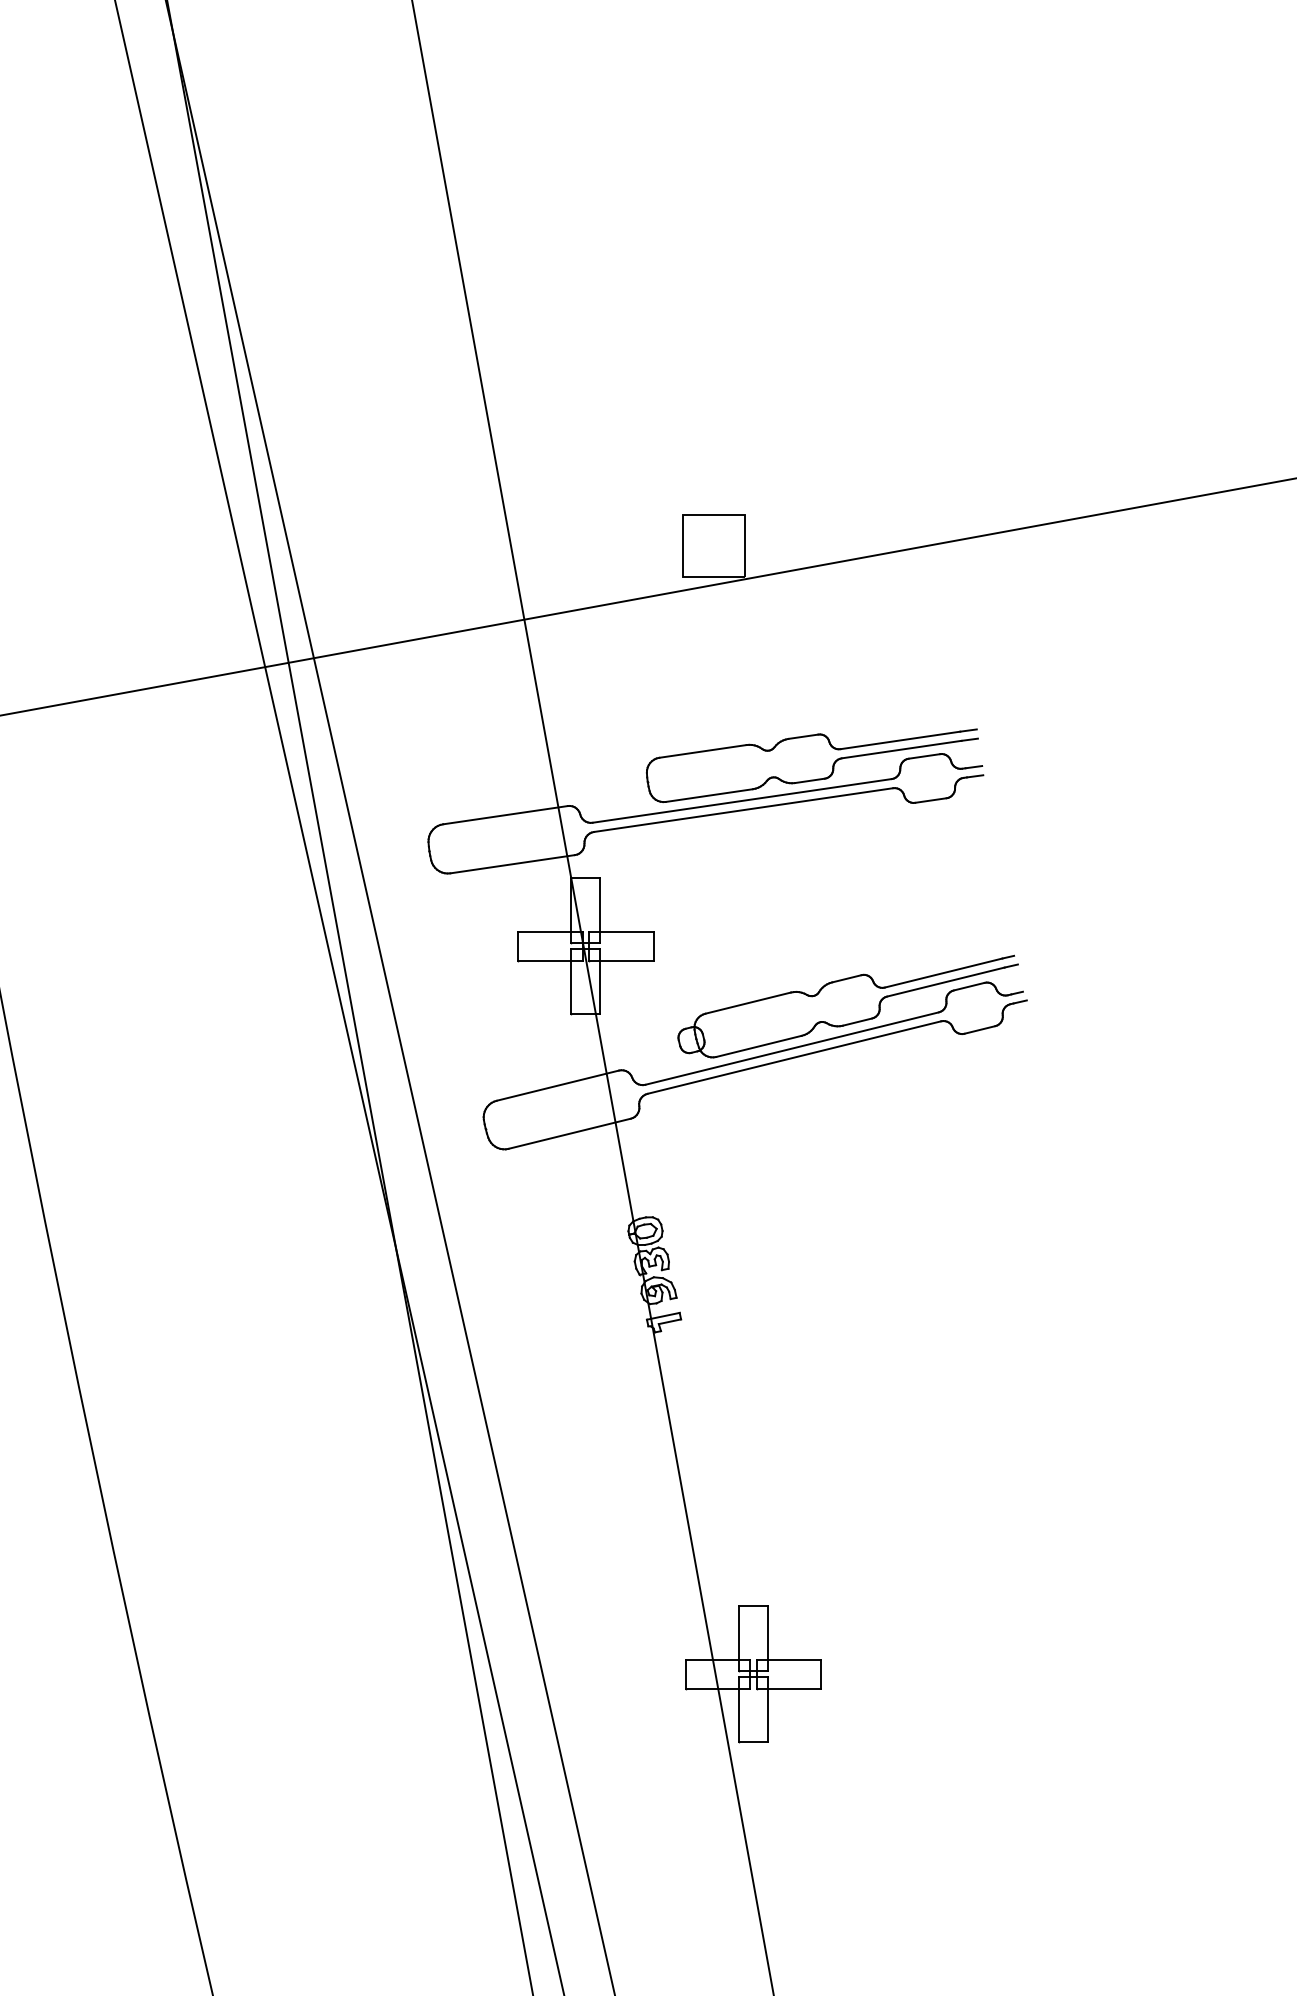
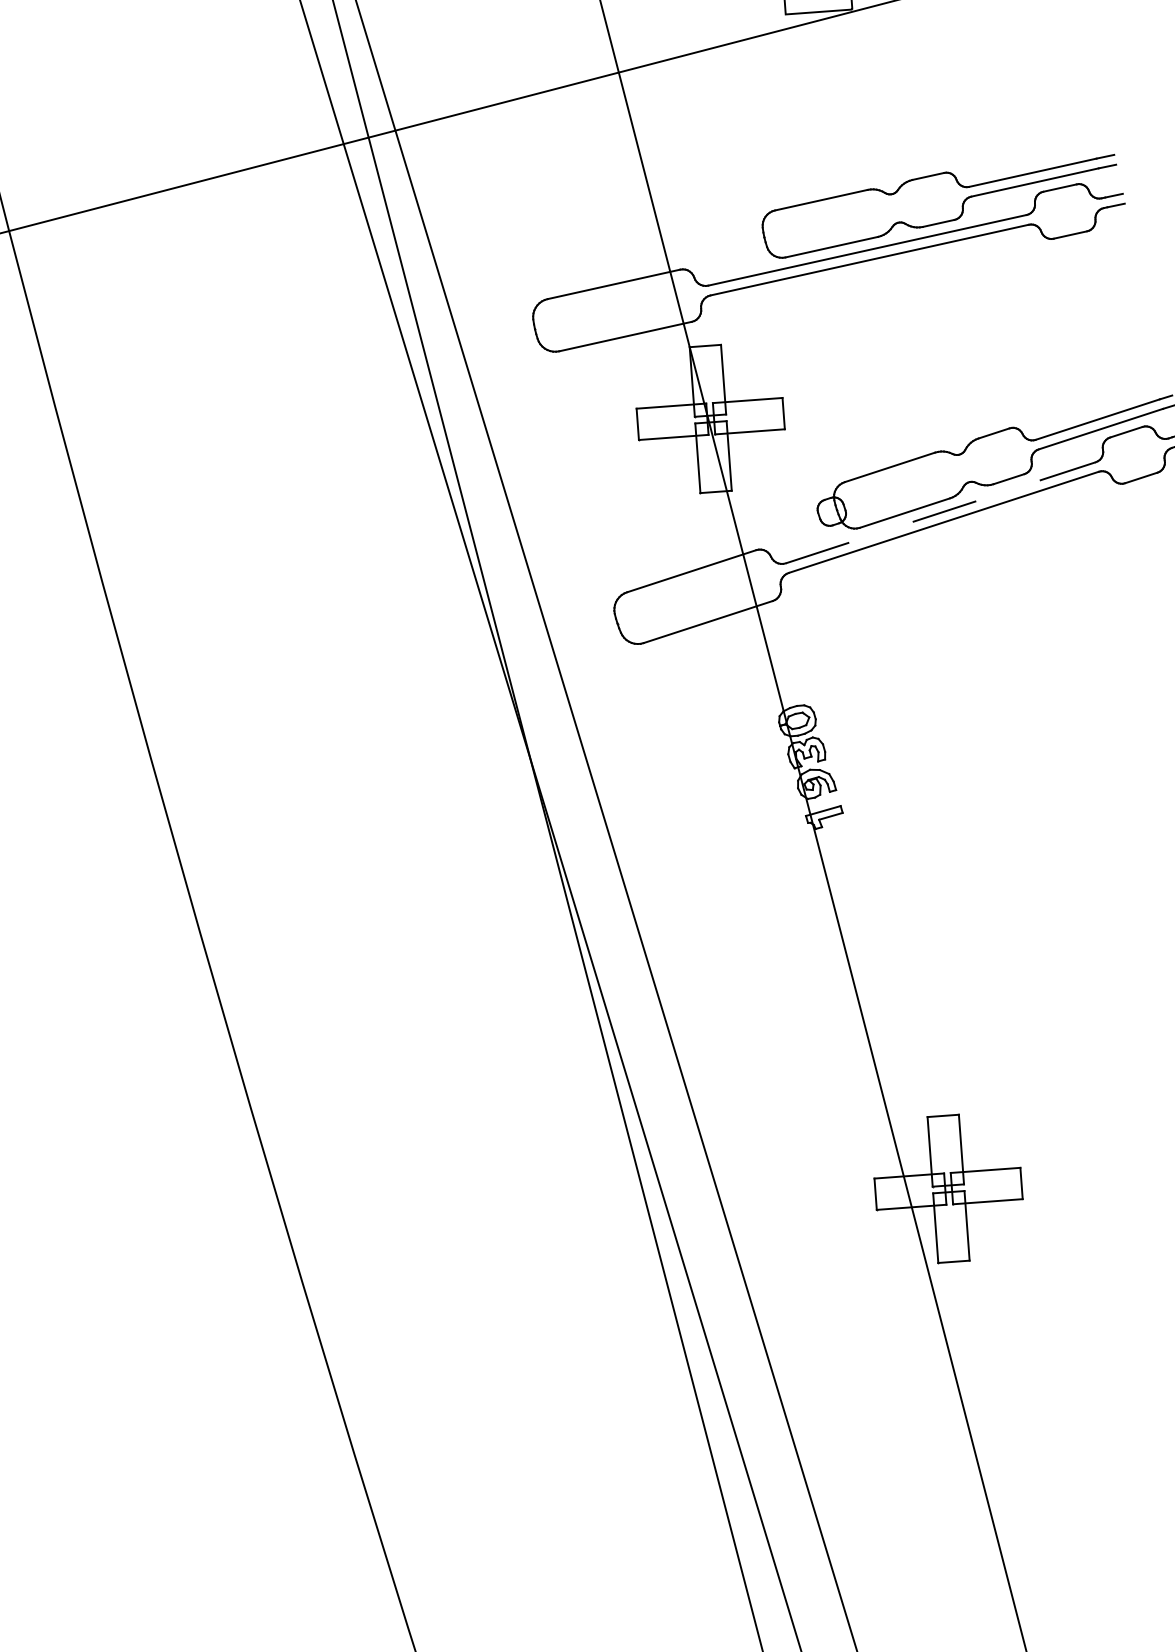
line: (792, 1048) -> (941, 512), solid -> dashed

